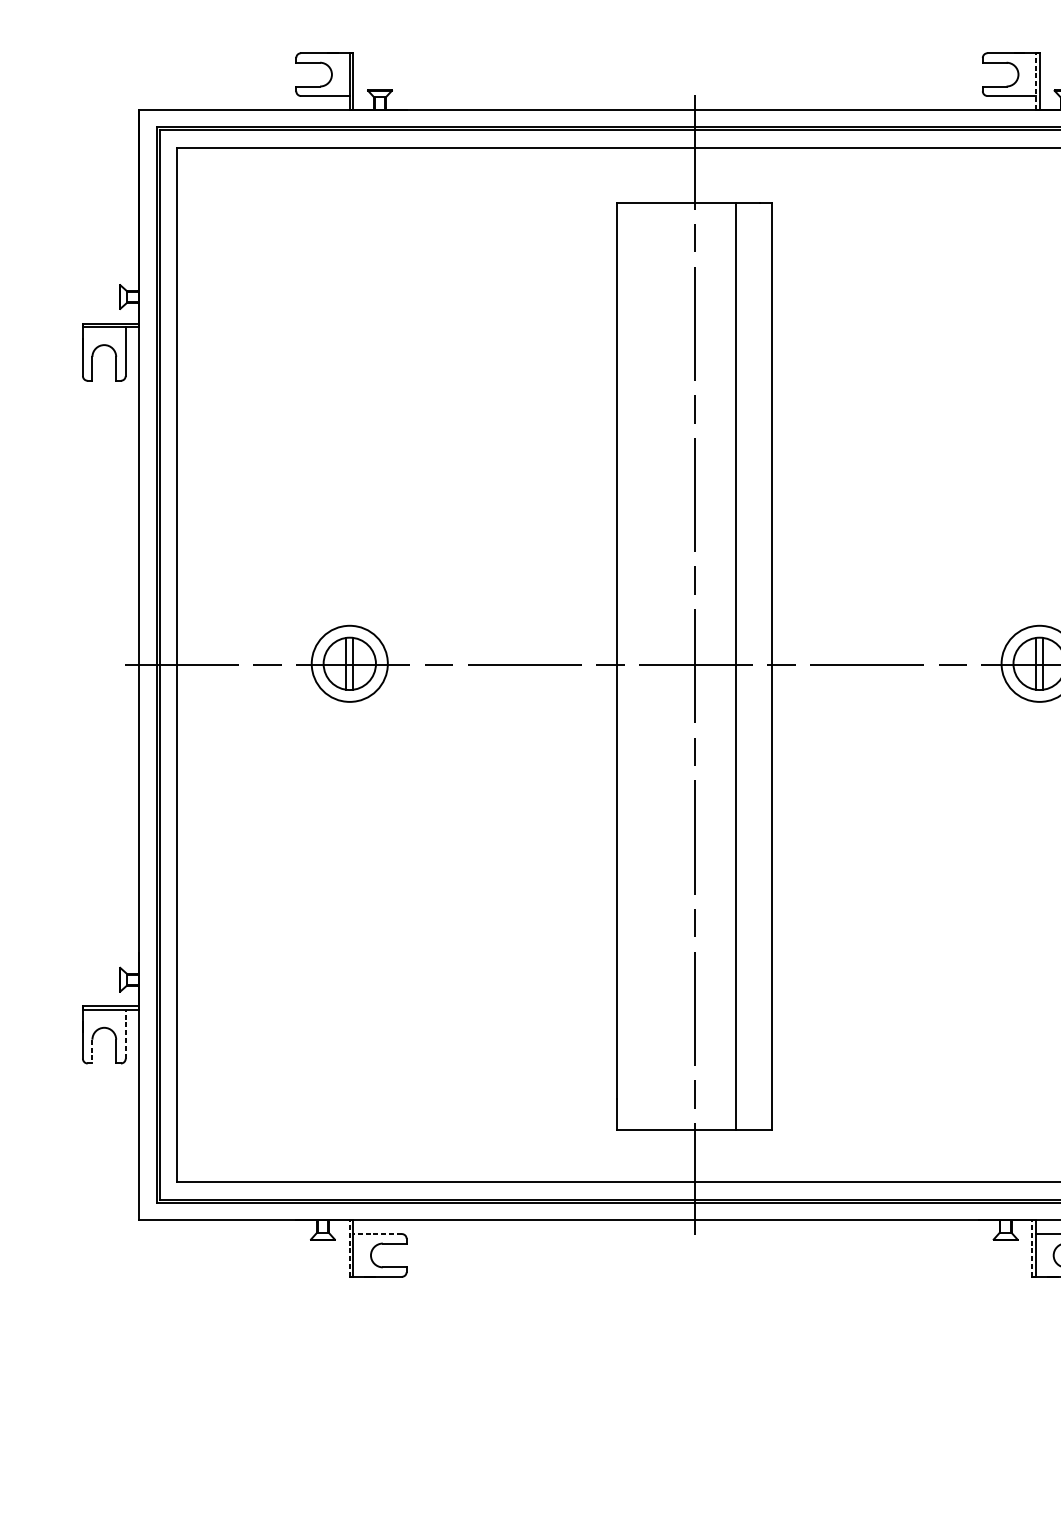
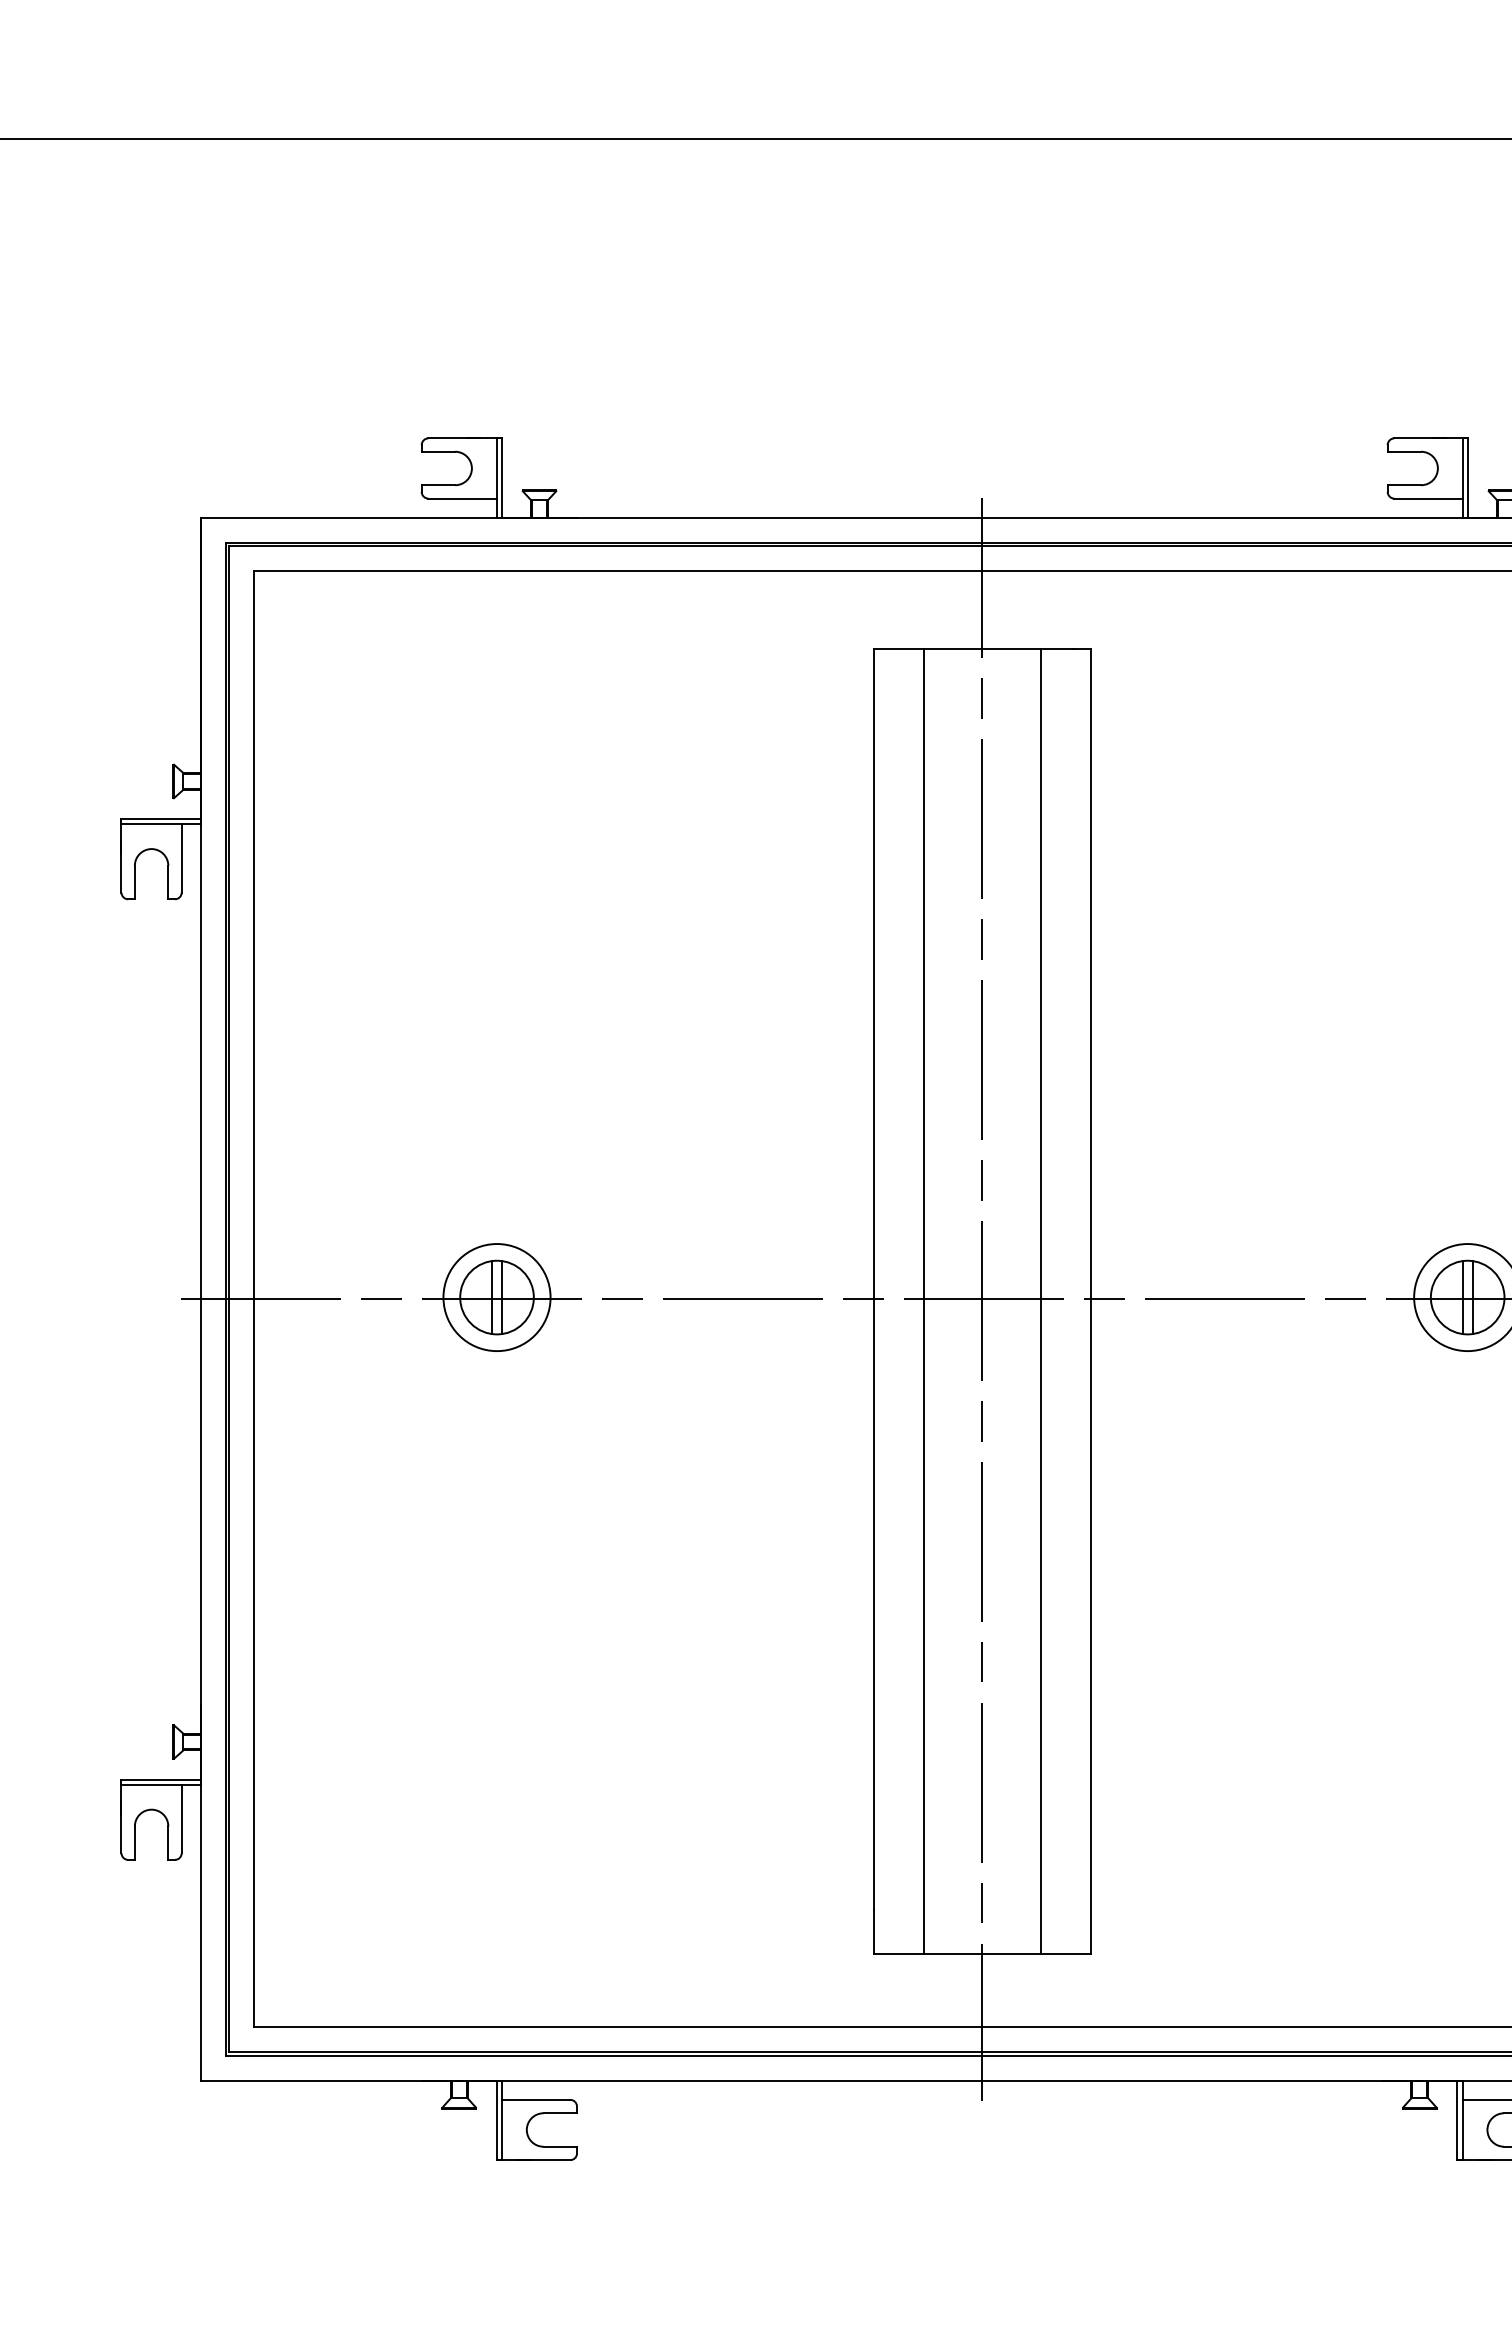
line: (1035, 81) -> (1462, 478), dashed -> solid
line: (652, 666) -> (923, 1301), added
line: (125, 1034) -> (181, 1818), dashed -> solid
line: (92, 1051) -> (134, 1843), dashed -> solid
line: (377, 1233) -> (535, 2099), dashed -> solid
line: (349, 1248) -> (496, 2120), dashed -> solid
line: (1032, 1248) -> (1457, 2120), dashed -> solid

